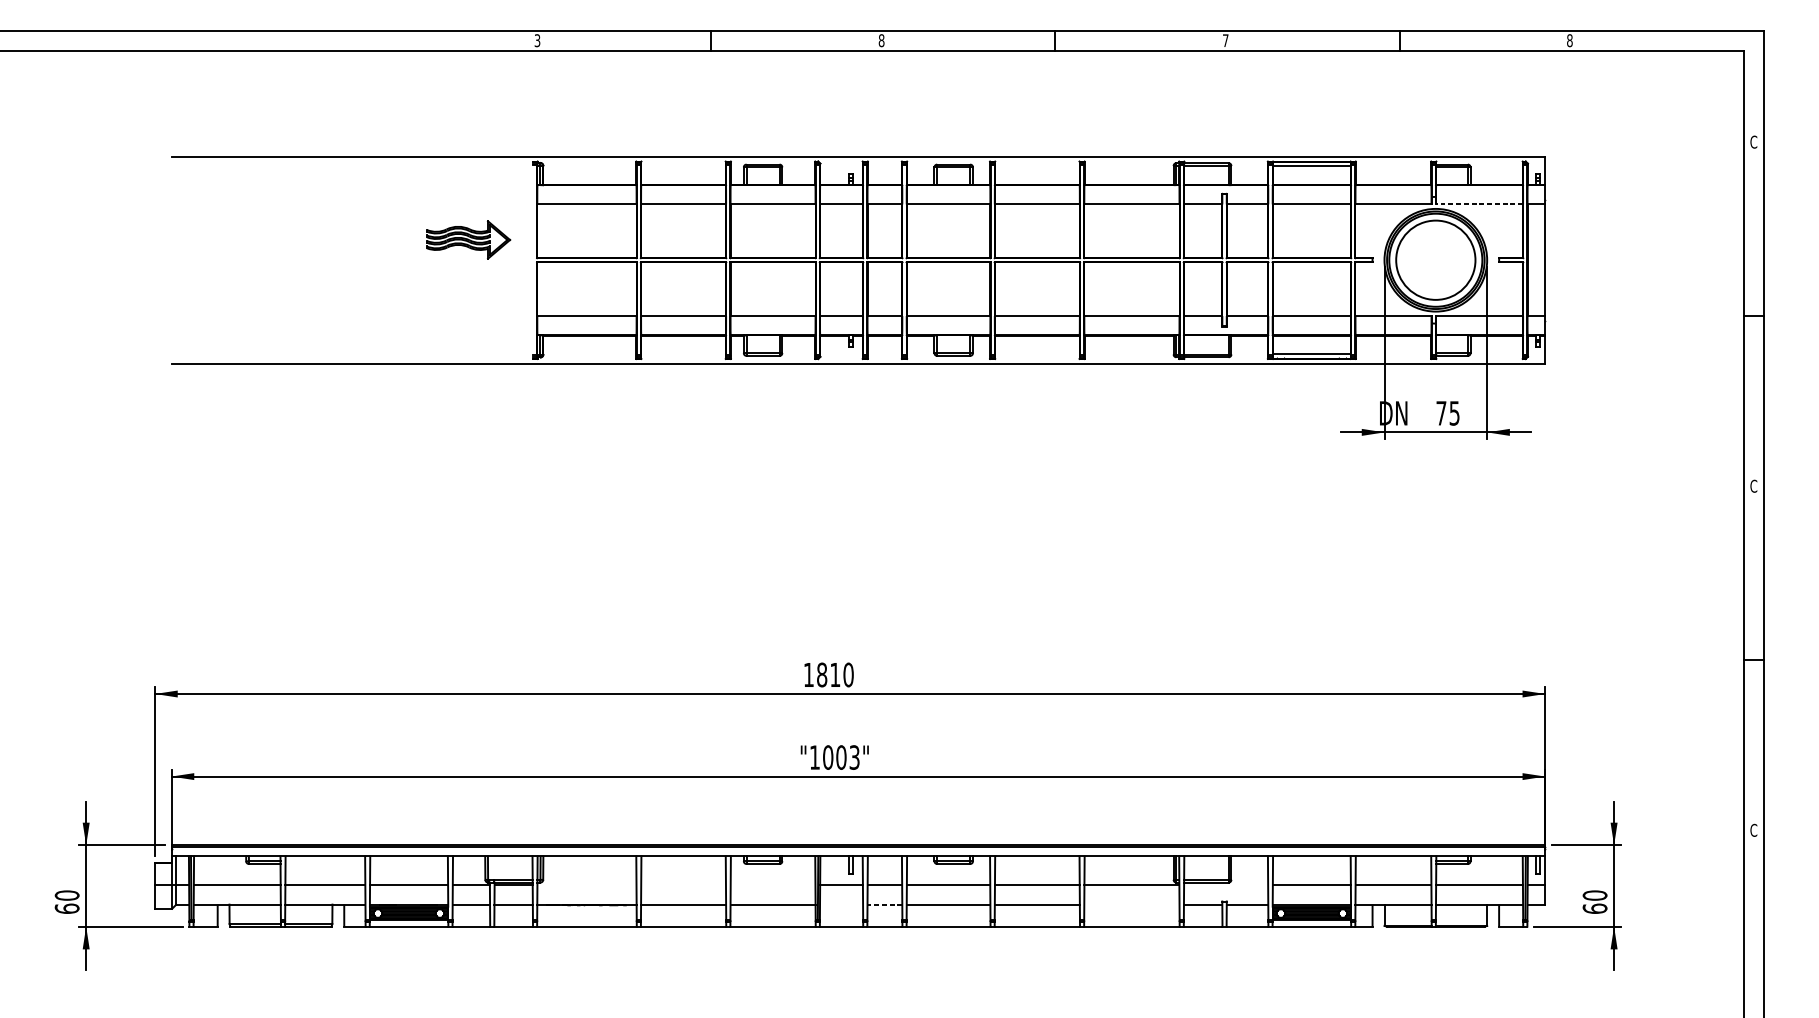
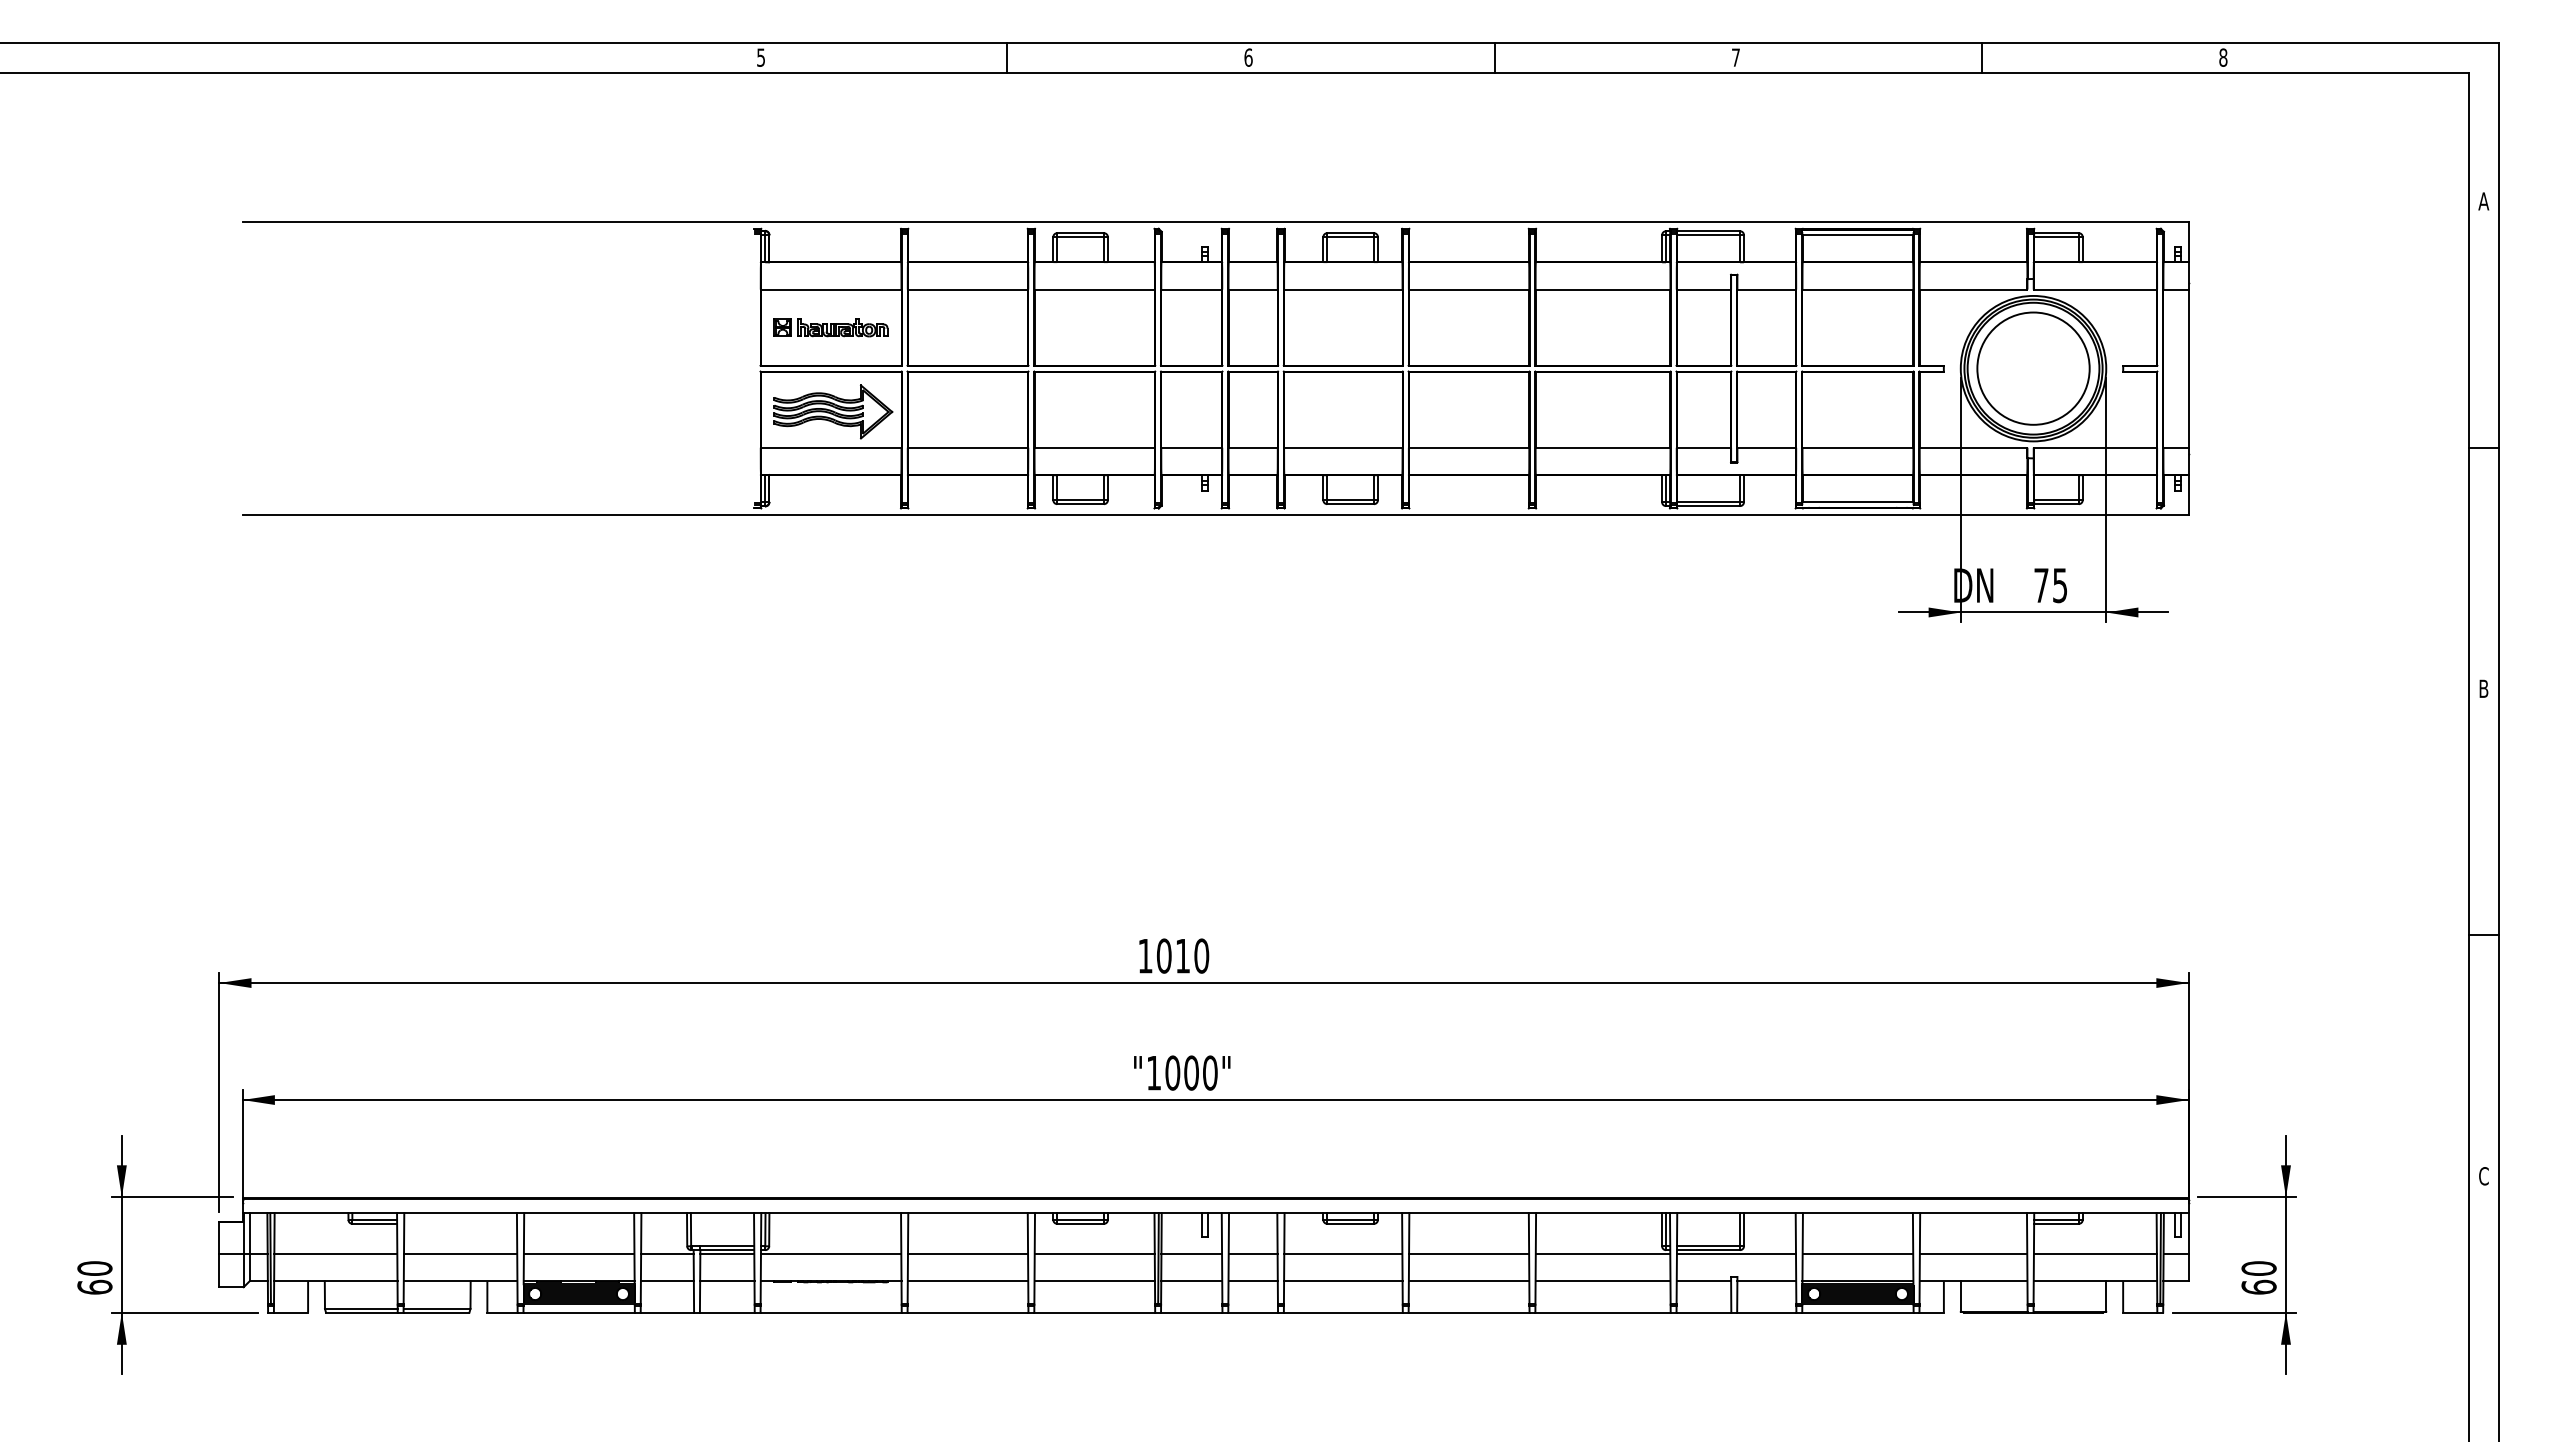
text: (537, 39) -> (761, 56), 3 -> 5
text: (881, 40) -> (1248, 57), 8 -> 6
text: (1753, 142) -> (2483, 201), C -> A
line: (1479, 204) -> (2095, 289), dashed -> solid
part: (586, 231) -> (830, 327), added
part: (468, 239) -> (833, 411), moved
text: (1753, 486) -> (2483, 688), C -> B
text: (821, 674) -> (1163, 955), 1810 -> 1010
text: (854, 757) -> (1210, 1072), "1003" -> "1000"
line: (586, 885) -> (830, 1254), added
line: (683, 885) -> (967, 1254), added
line: (772, 885) -> (1094, 1254), added
line: (1226, 885) -> (1736, 1254), added
line: (841, 904) -> (1191, 1281), added
line: (885, 904) -> (1253, 1281), dashed -> solid
line: (1131, 904) -> (1602, 1281), added

